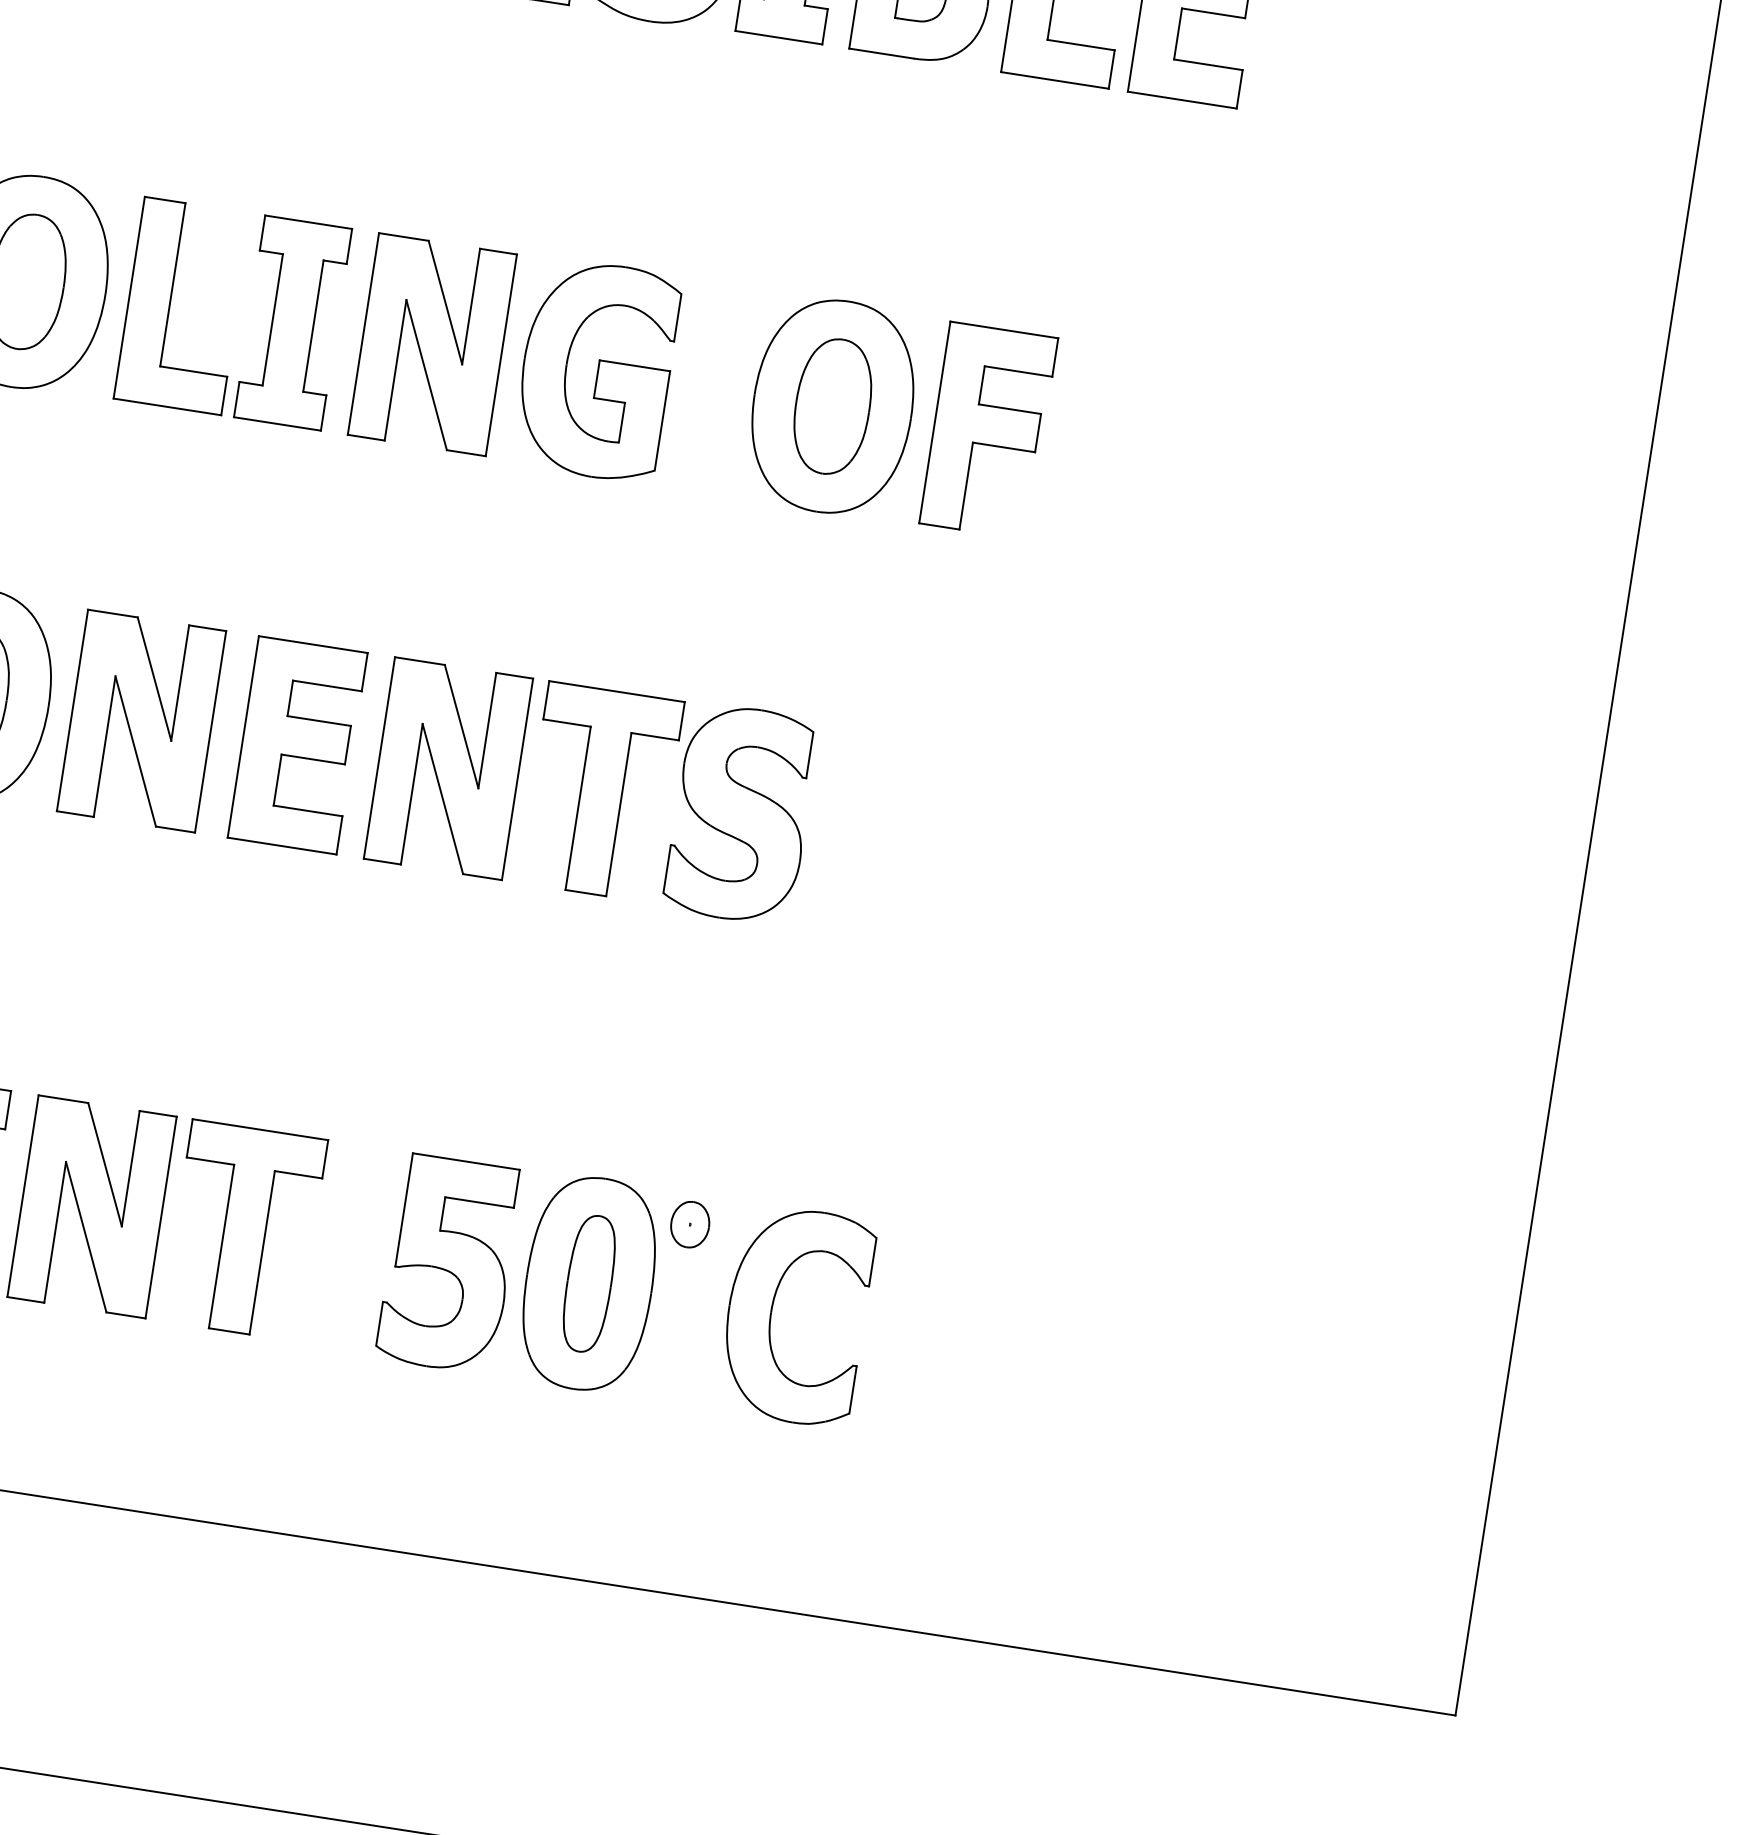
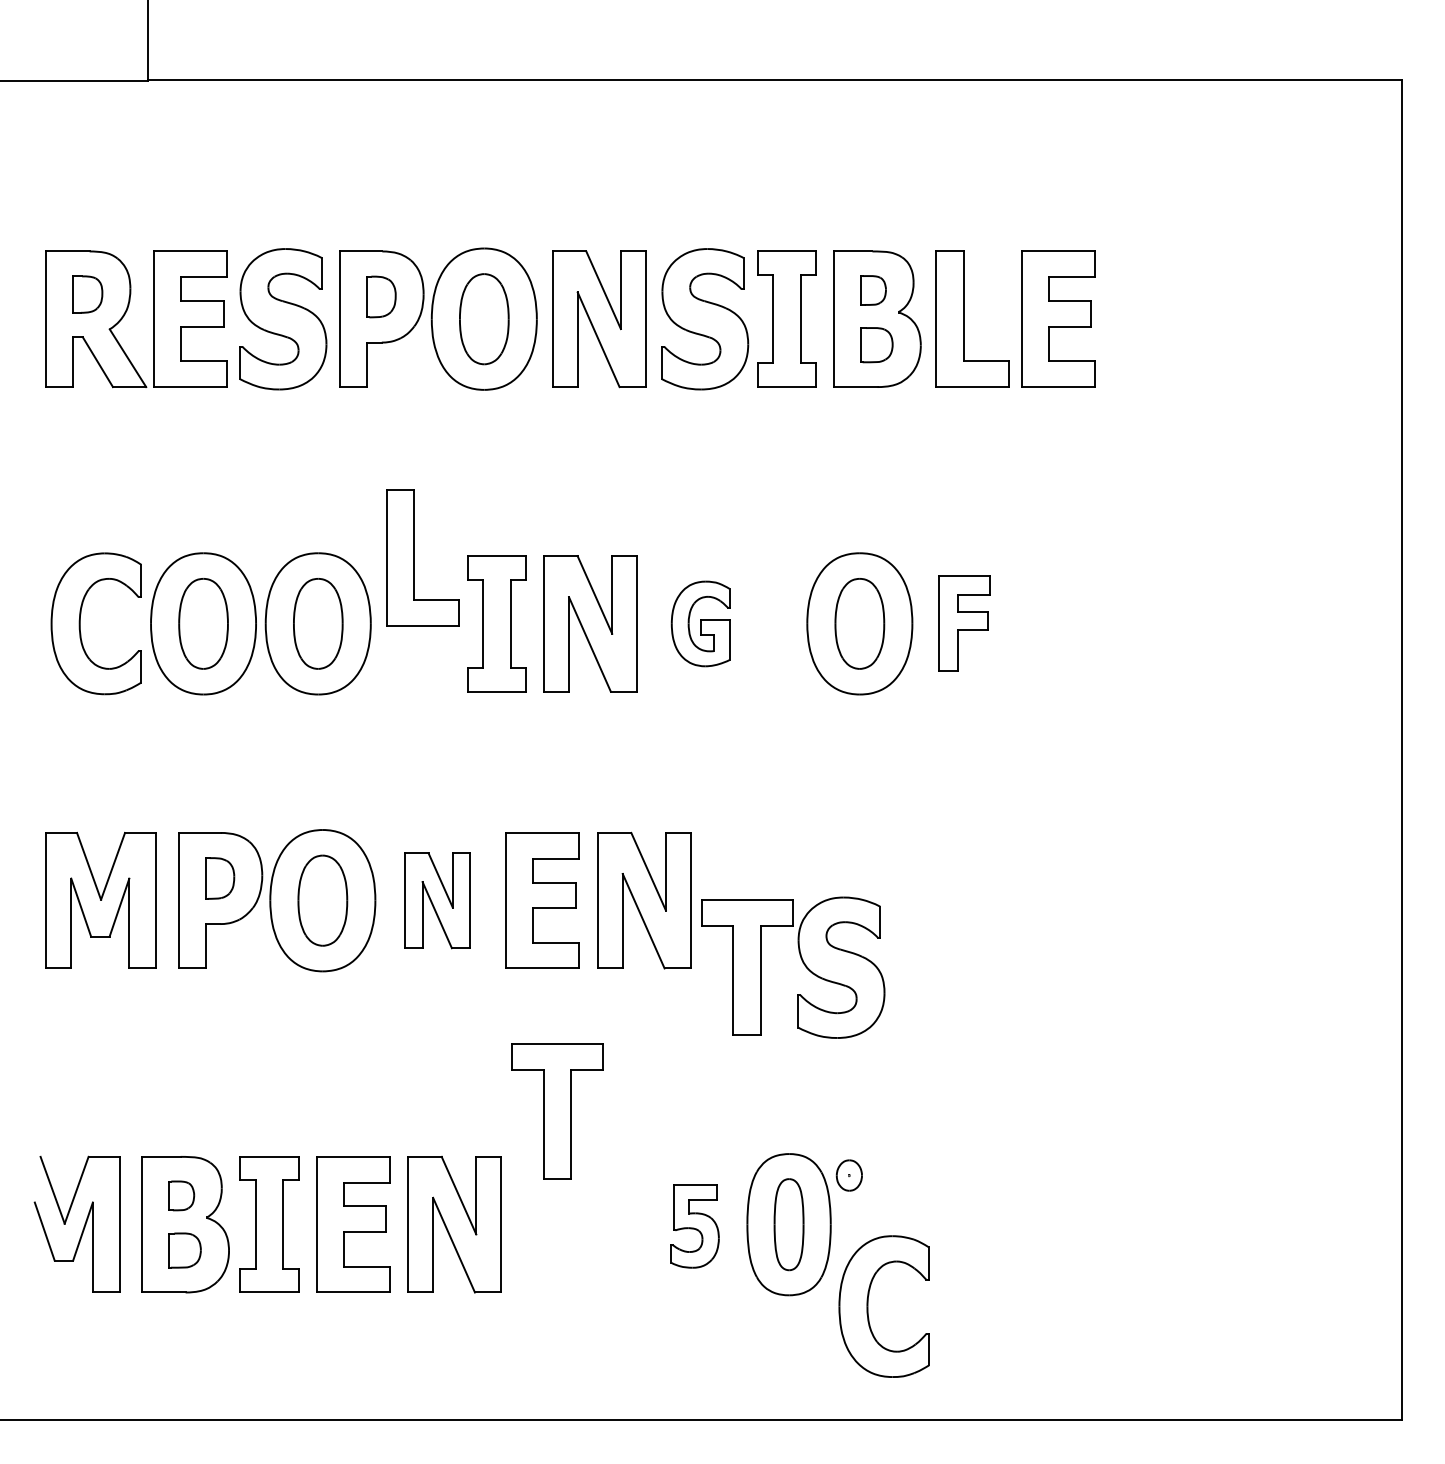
part: (170, 303) -> (414, 557), moved
part: (595, 369) -> (700, 623), size x0.6
part: (988, 430) -> (964, 623), size x0.7
part: (141, 720) -> (437, 900), size x0.7
part: (684, 797) -> (802, 962), moved
part: (244, 1230) -> (557, 1111), moved
part: (448, 1264) -> (694, 1226), size x0.6
part: (772, 1311) -> (868, 1306), moved

